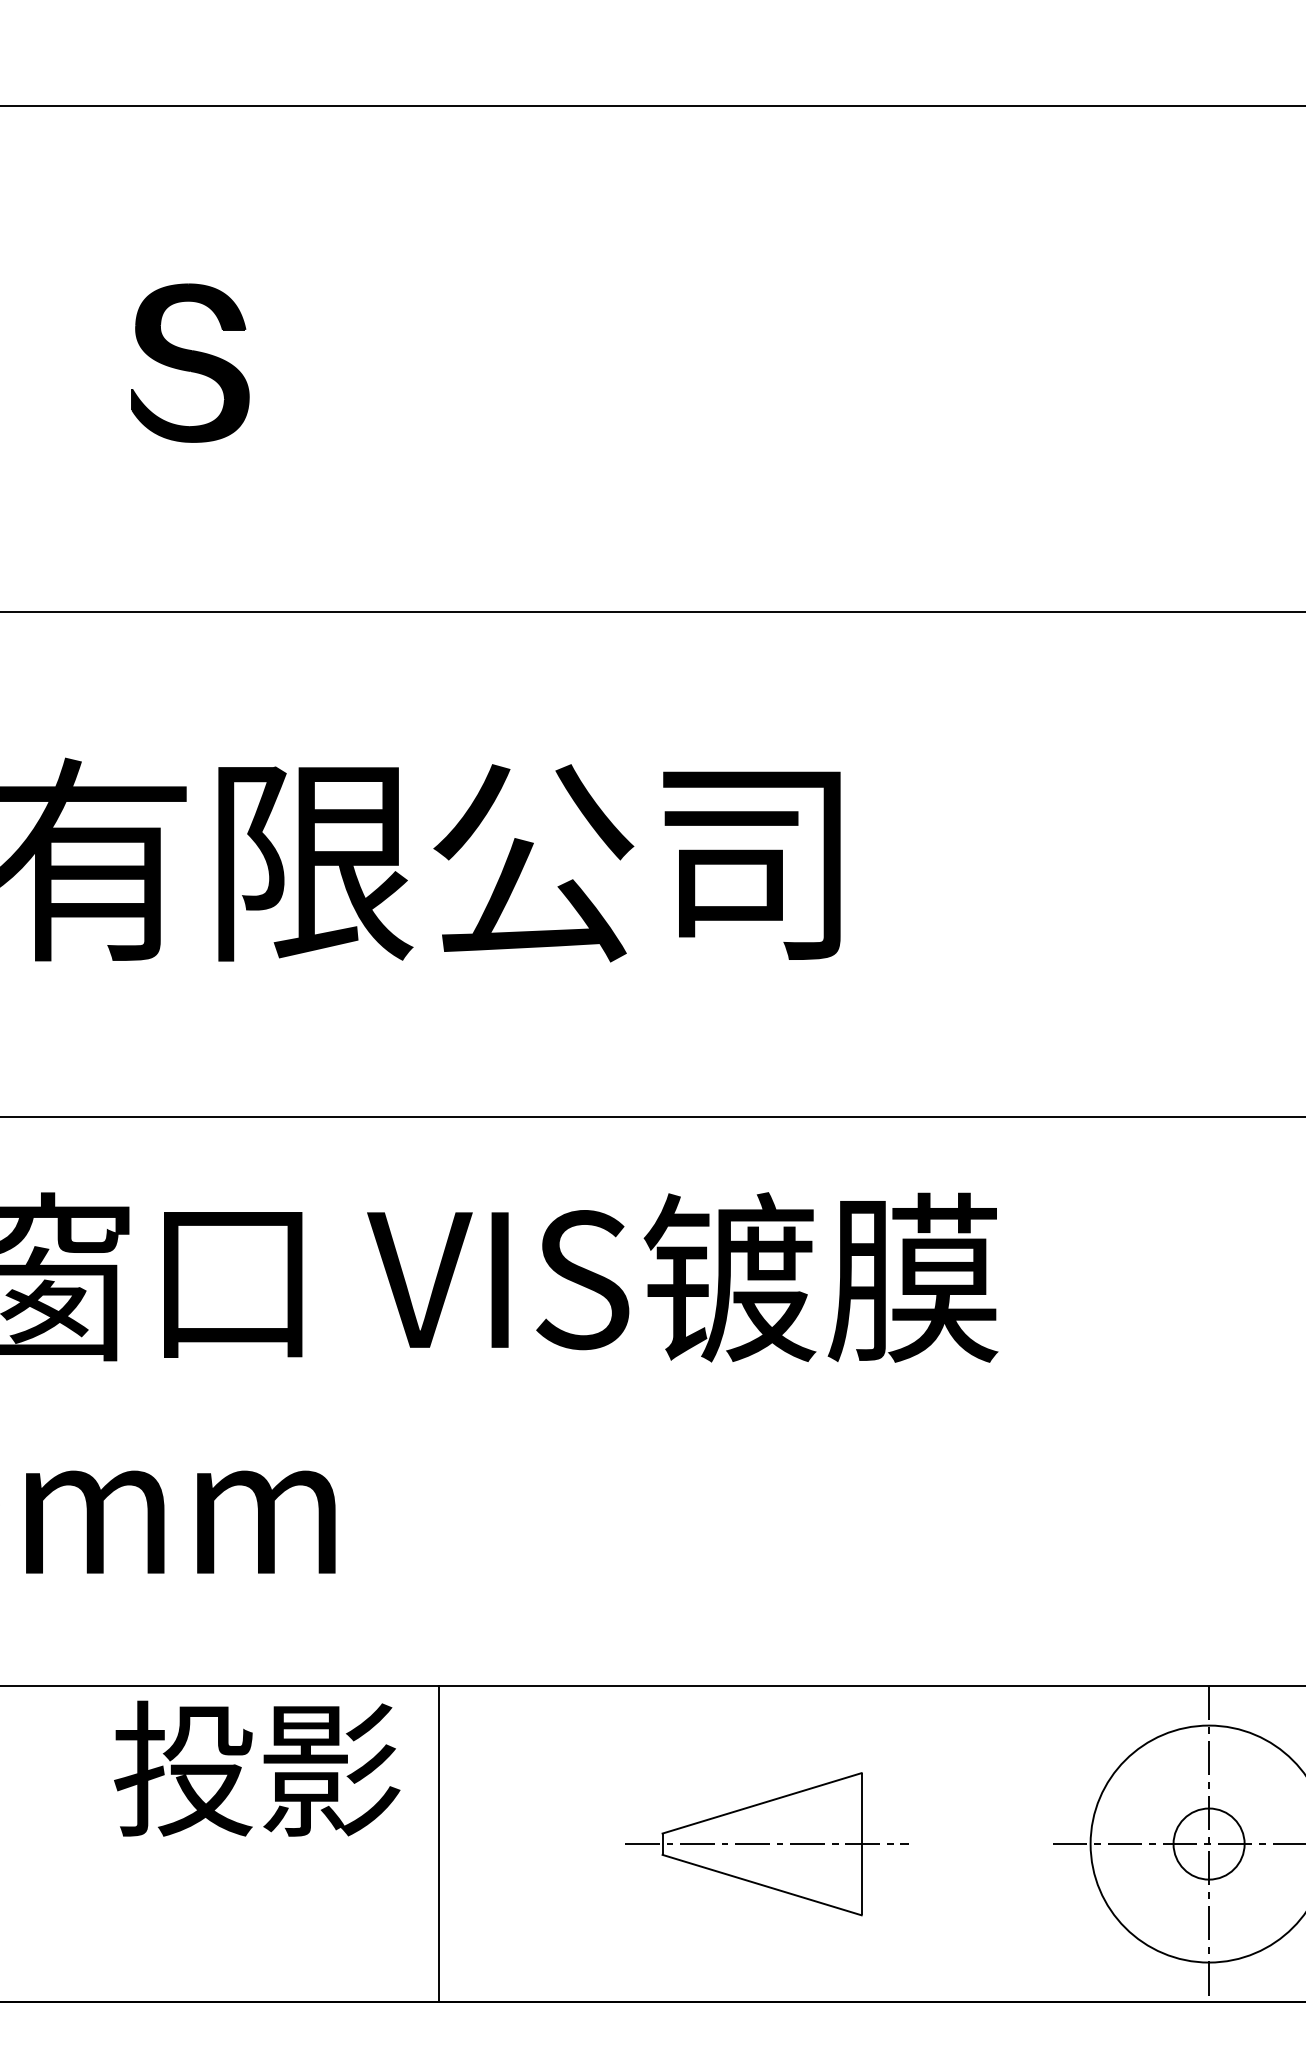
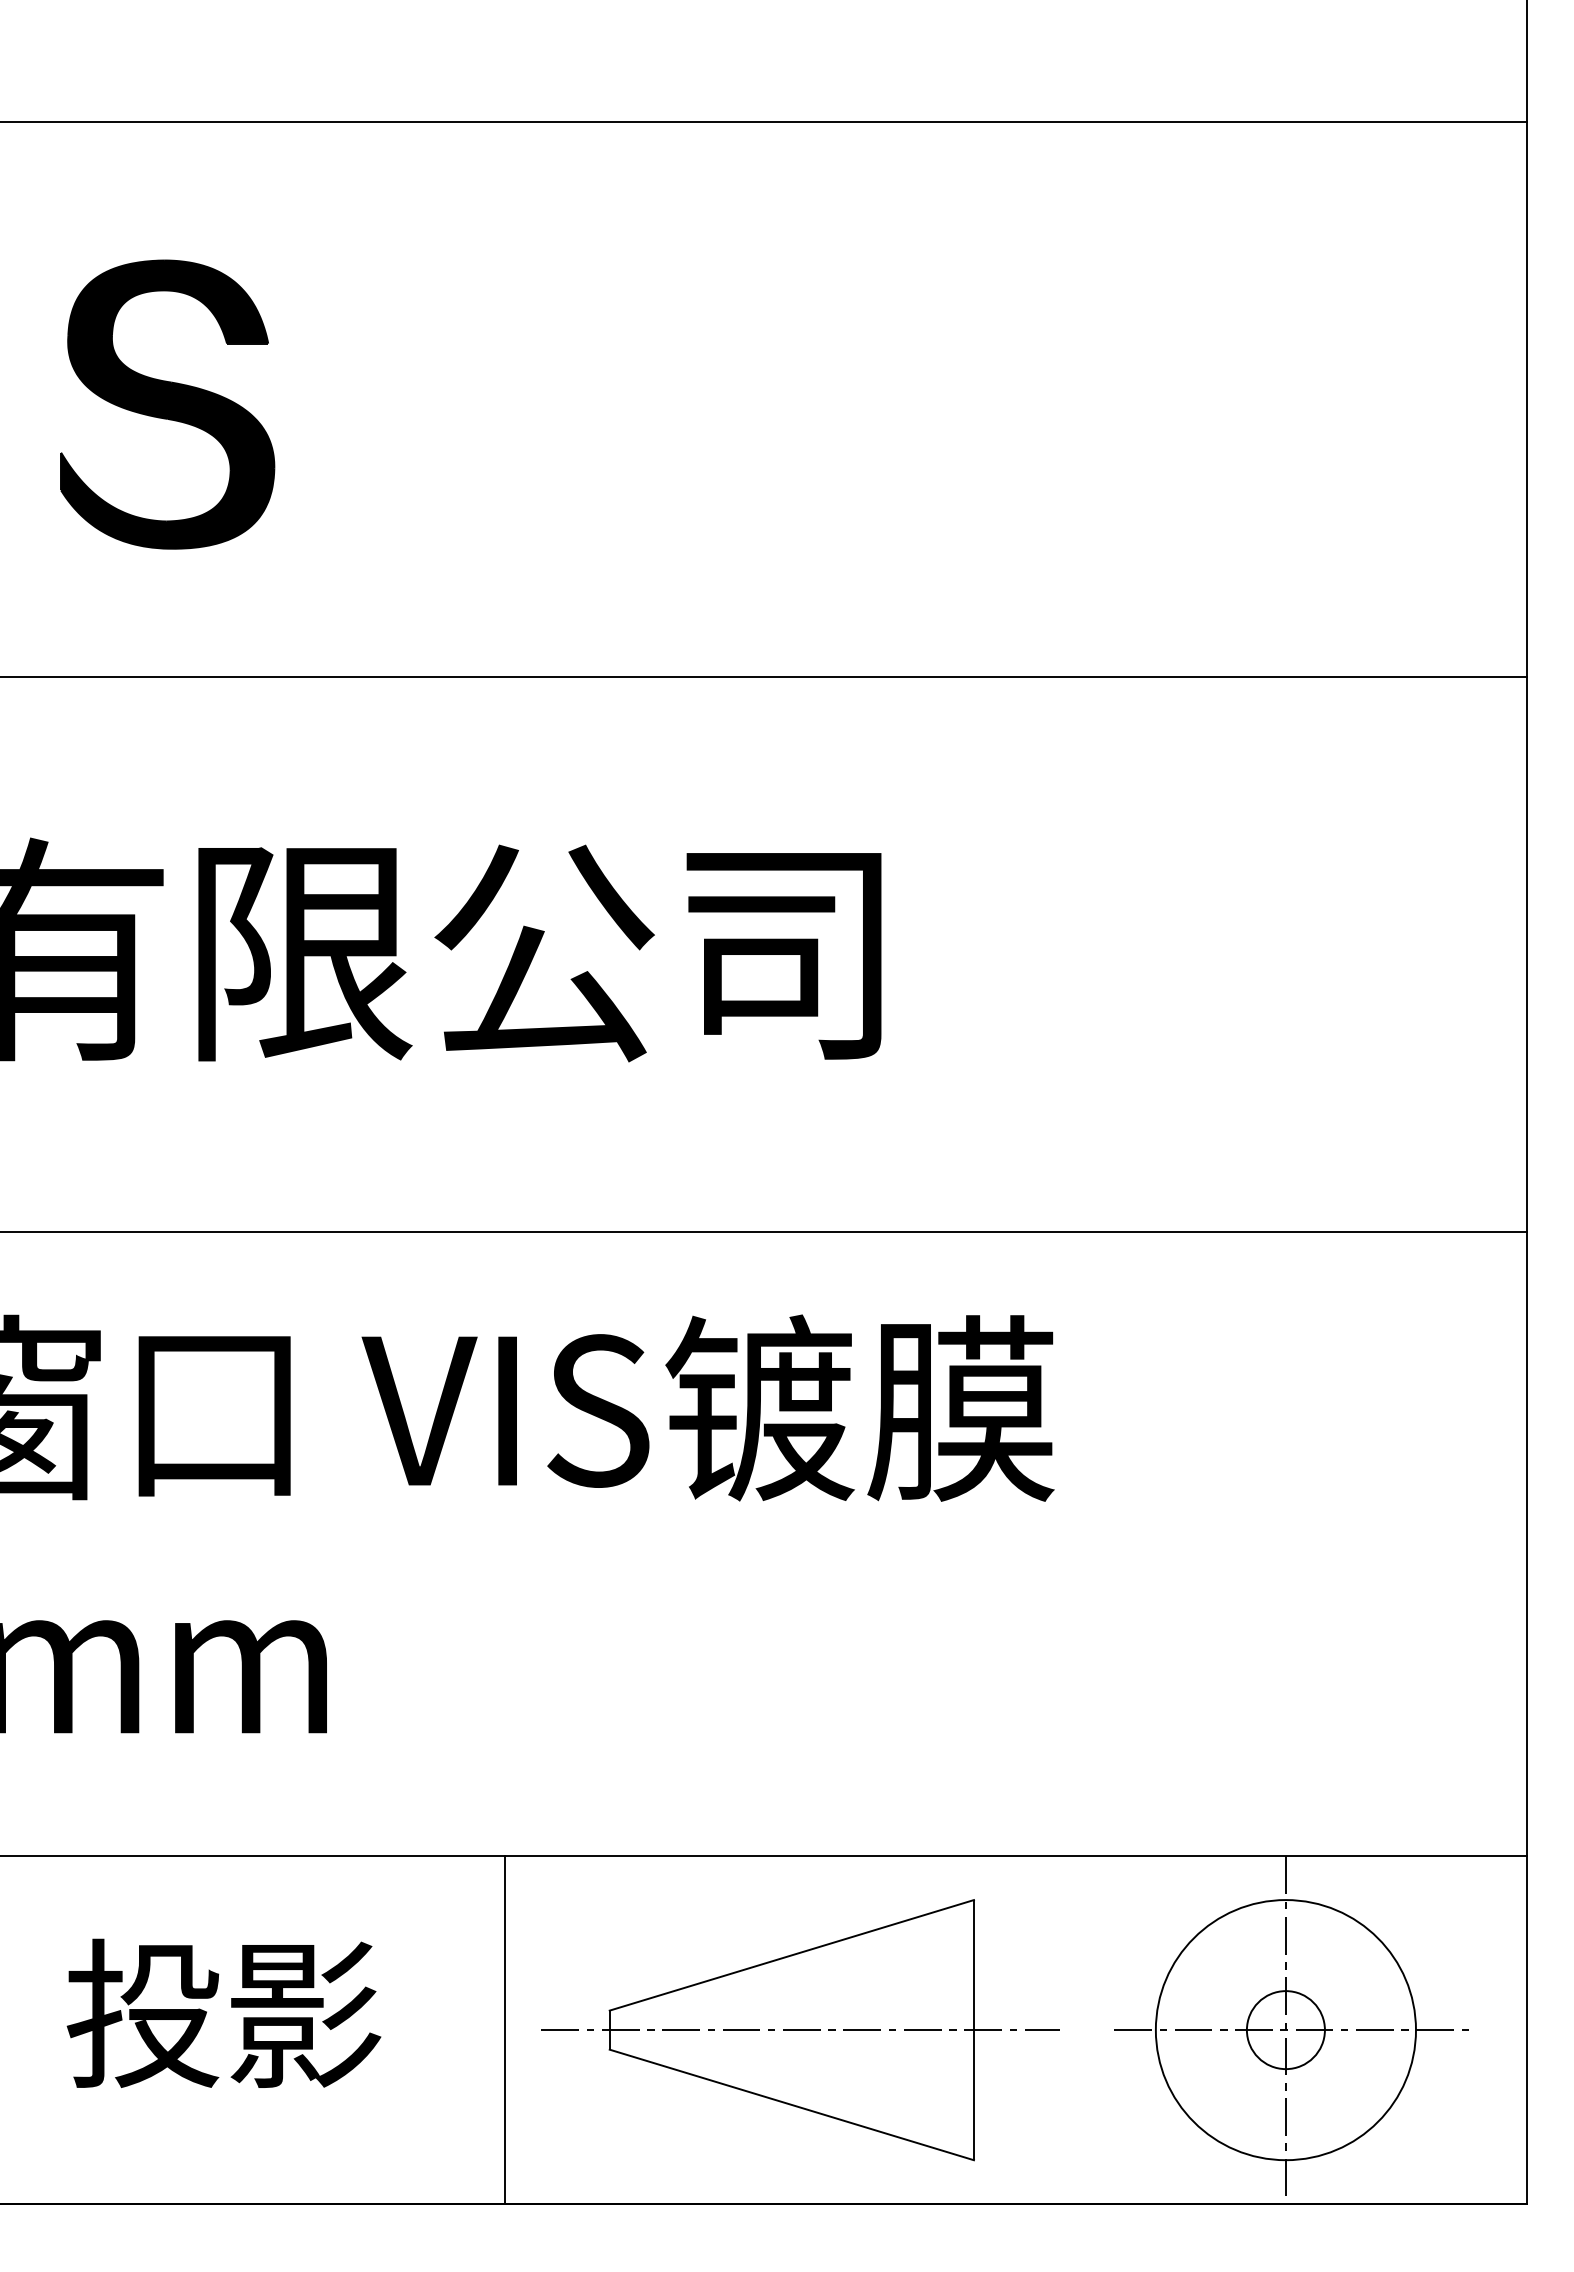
part: (190, 363) -> (167, 404), size x1.67
text: (256, 1767) -> (223, 2012), moved
line: (438, 1843) -> (504, 2029), moved
part: (766, 1844) -> (800, 2030), size x1.67

